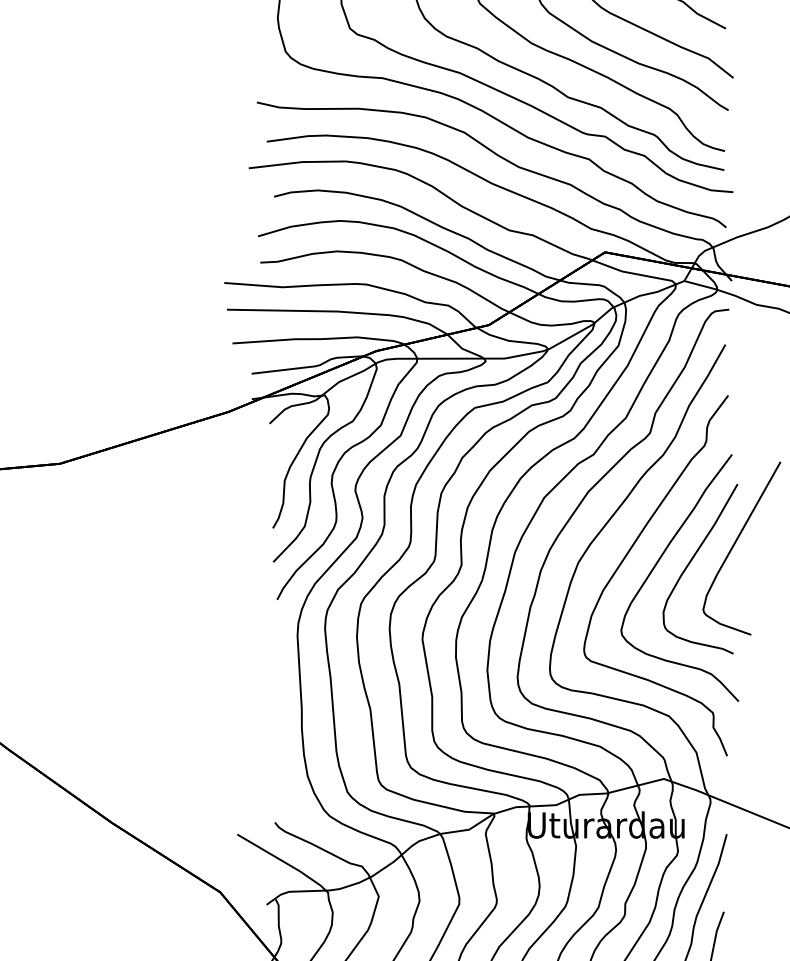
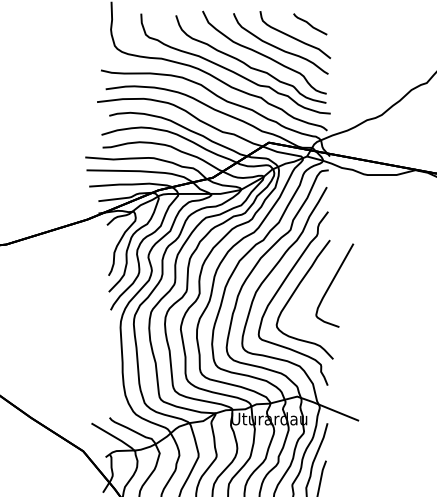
curve: (693, 560) -> (311, 291), removed

